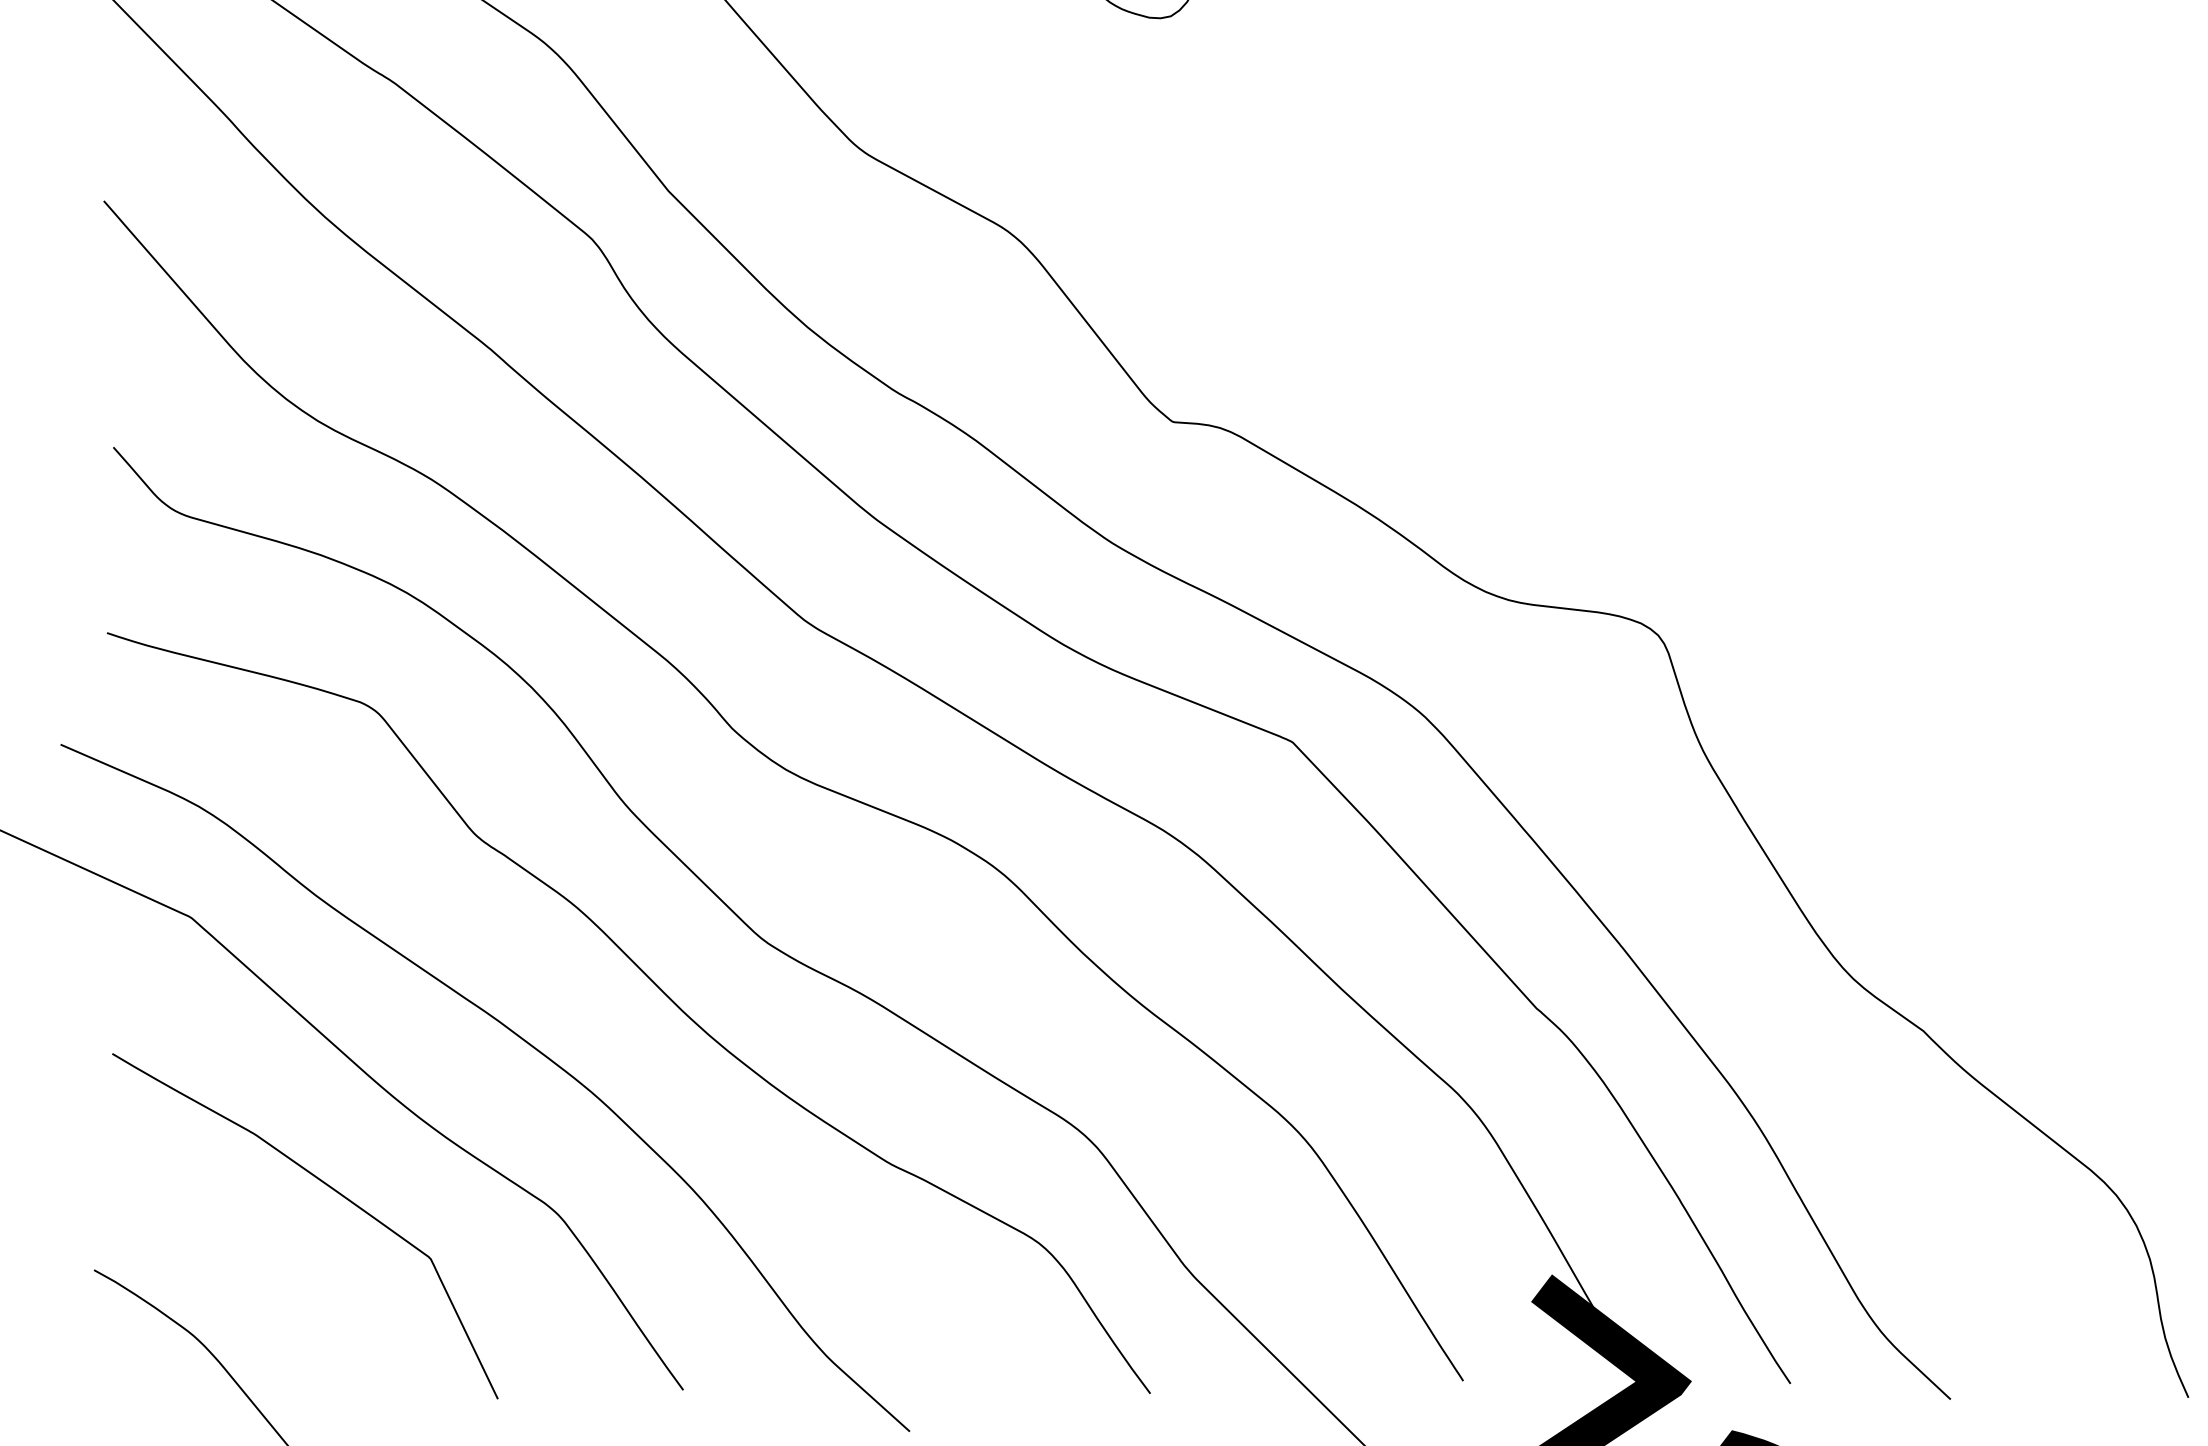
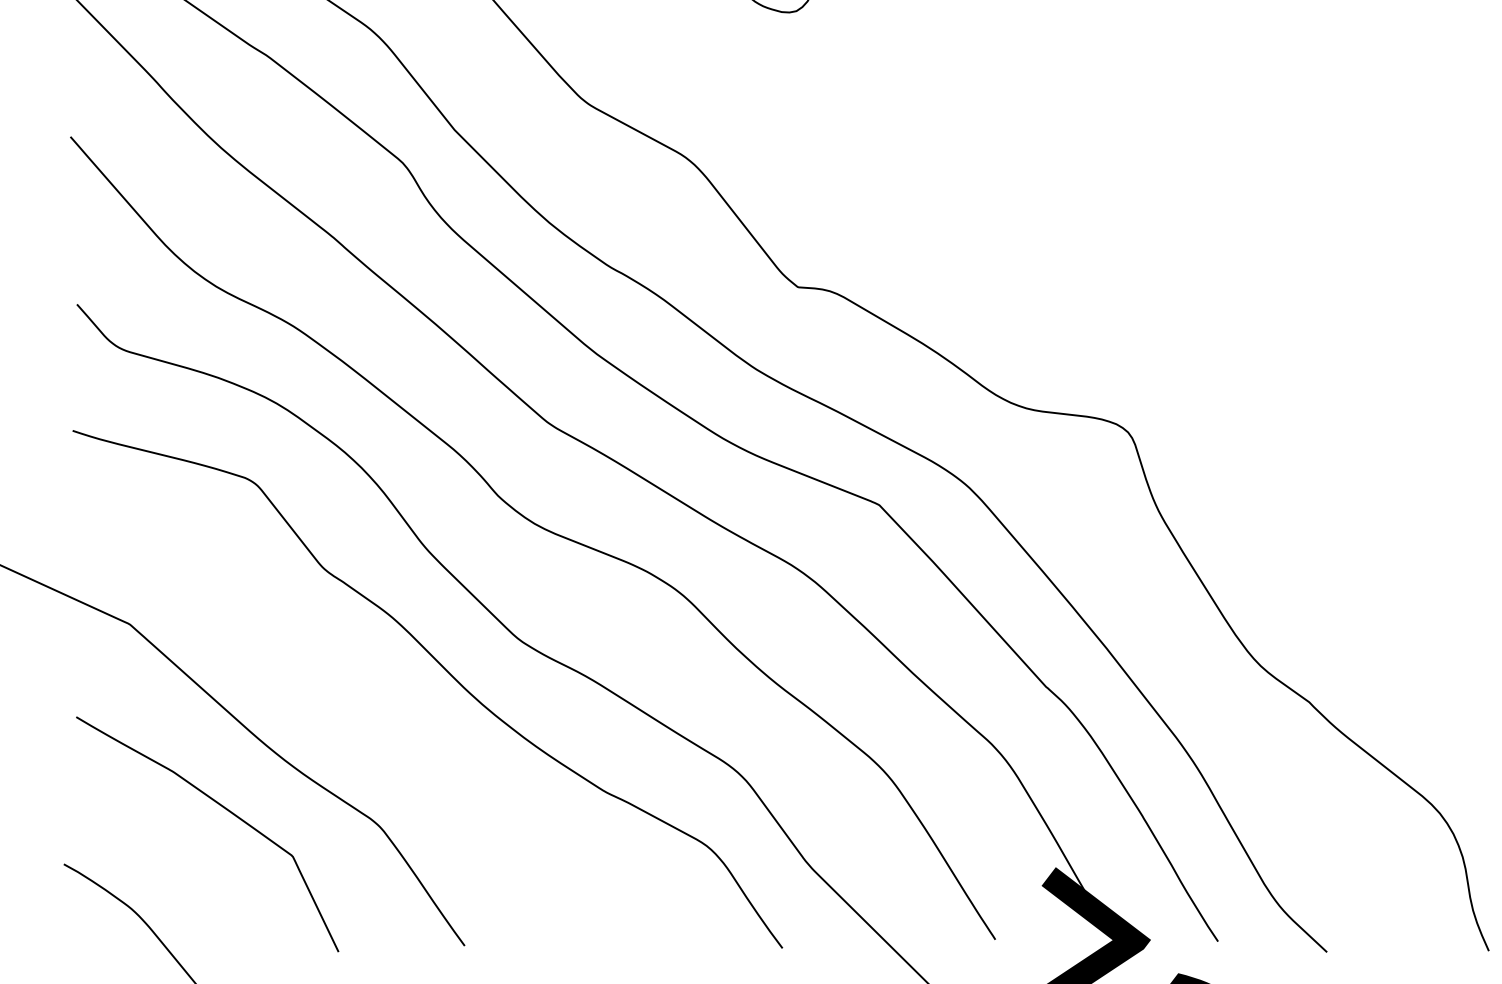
curve: (522, 1041) -> (355, 708), removed

